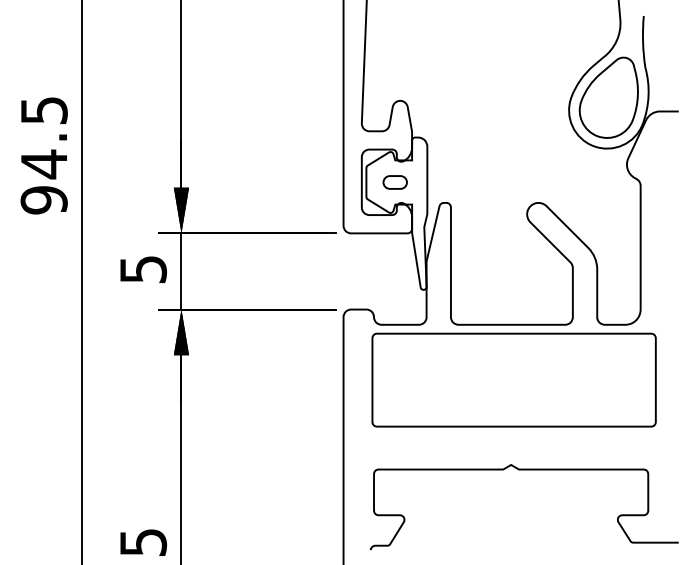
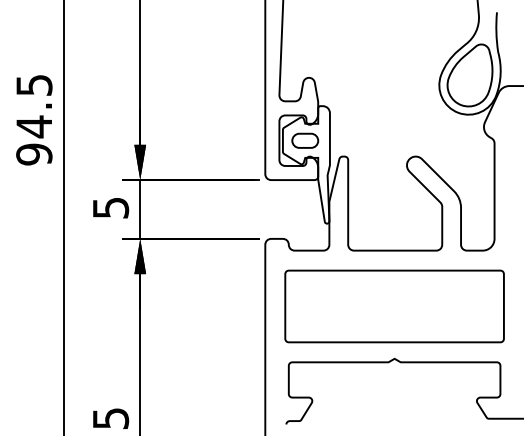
part: (394, 182) -> (304, 140), size x1.43
part: (513, 379) -> (394, 305), moved

